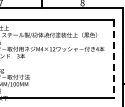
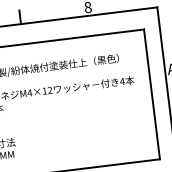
line: (113, 58) -> (151, 93), dashed -> solid

